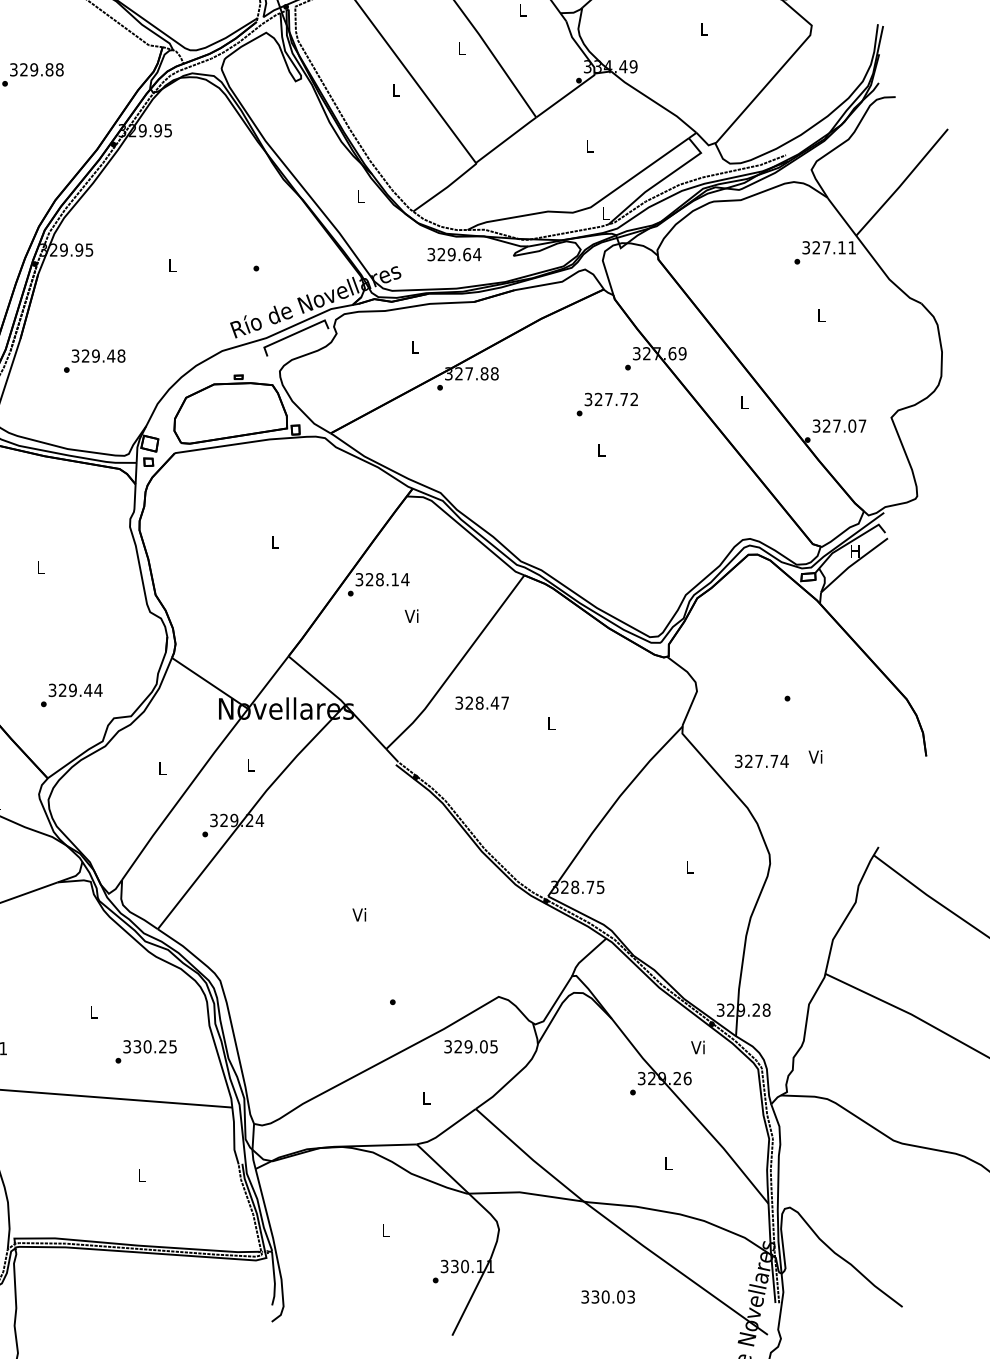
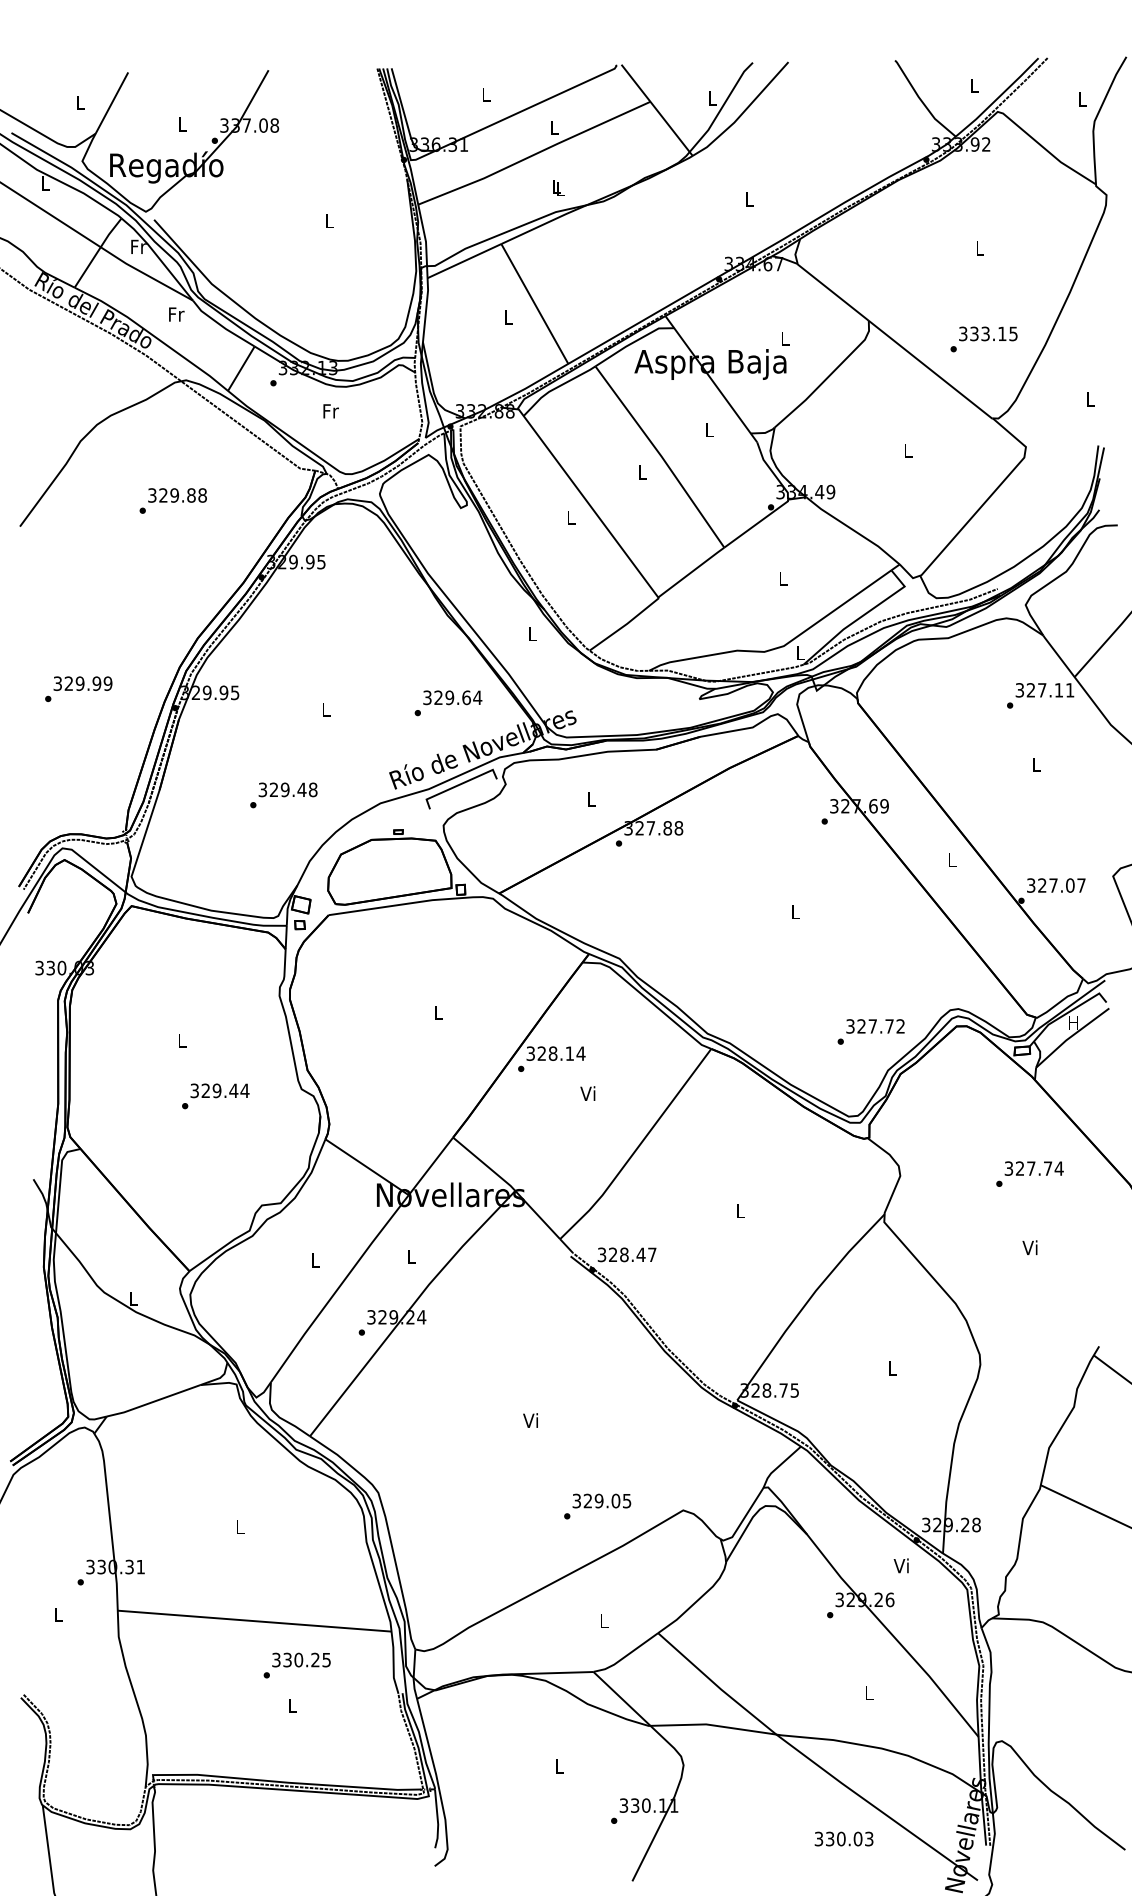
text: (454, 254) -> (452, 697), moved
text: (94, 361) -> (283, 795), moved
text: (606, 404) -> (870, 1031), moved
text: (71, 695) -> (215, 1096), moved
text: (481, 702) -> (626, 1254), moved
text: (761, 761) -> (1033, 1168), moved
text: (470, 1046) -> (601, 1500), moved
text: (145, 1051) -> (296, 1665), moved
text: (607, 1296) -> (843, 1838), moved

